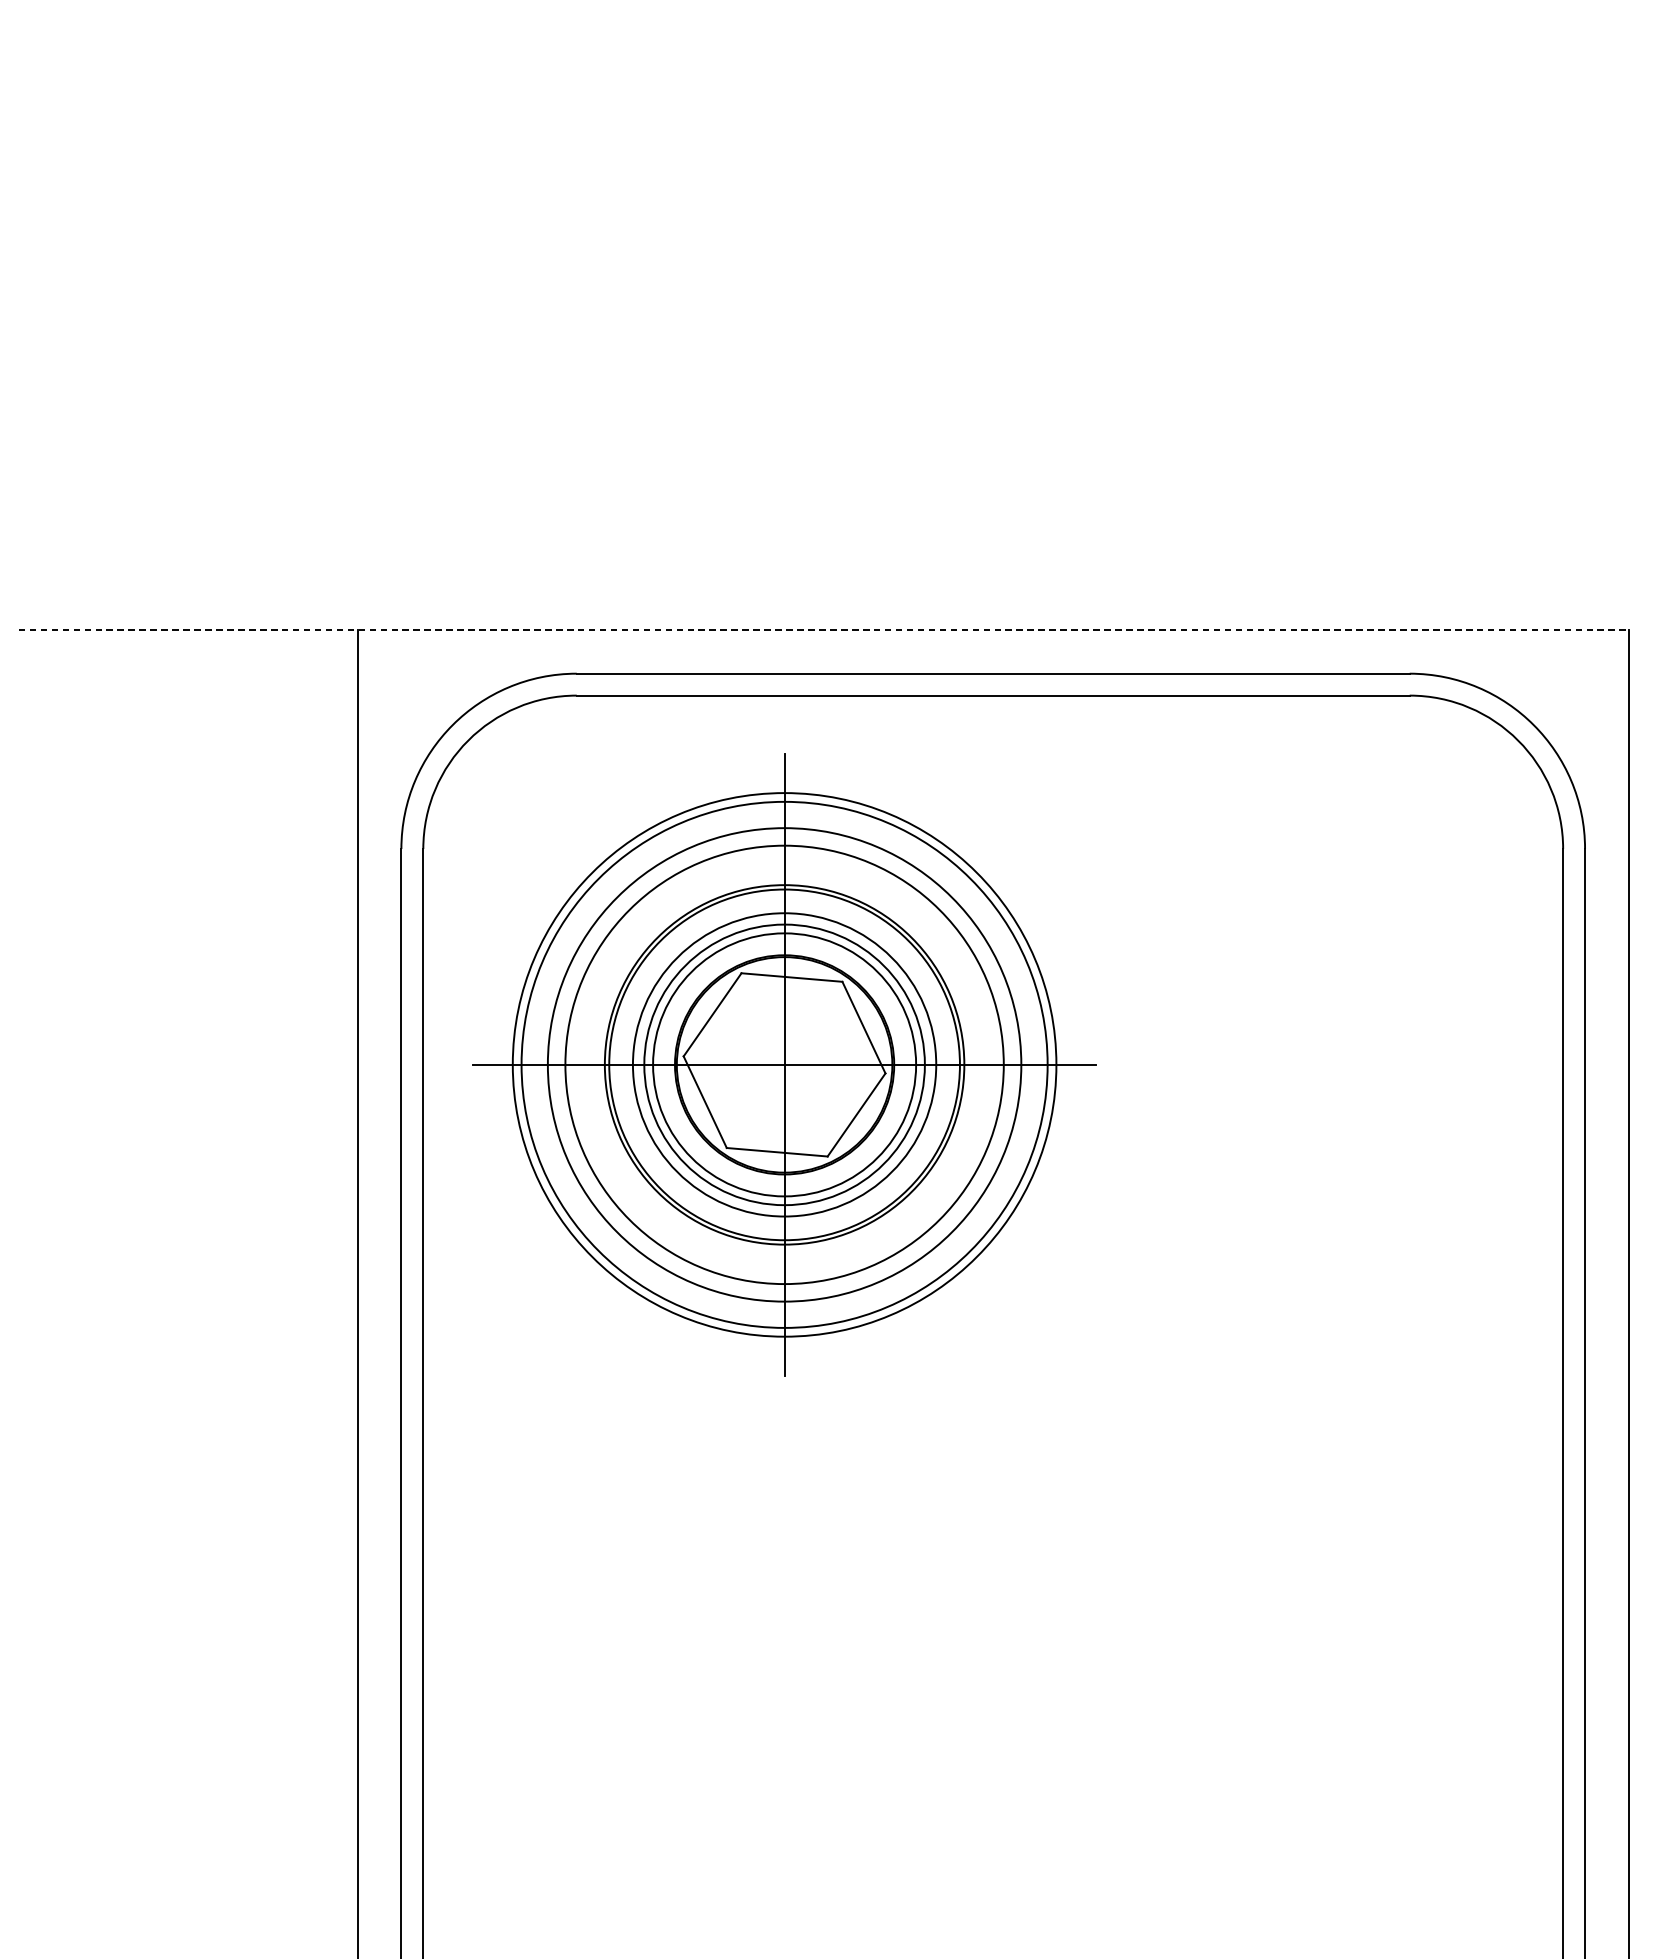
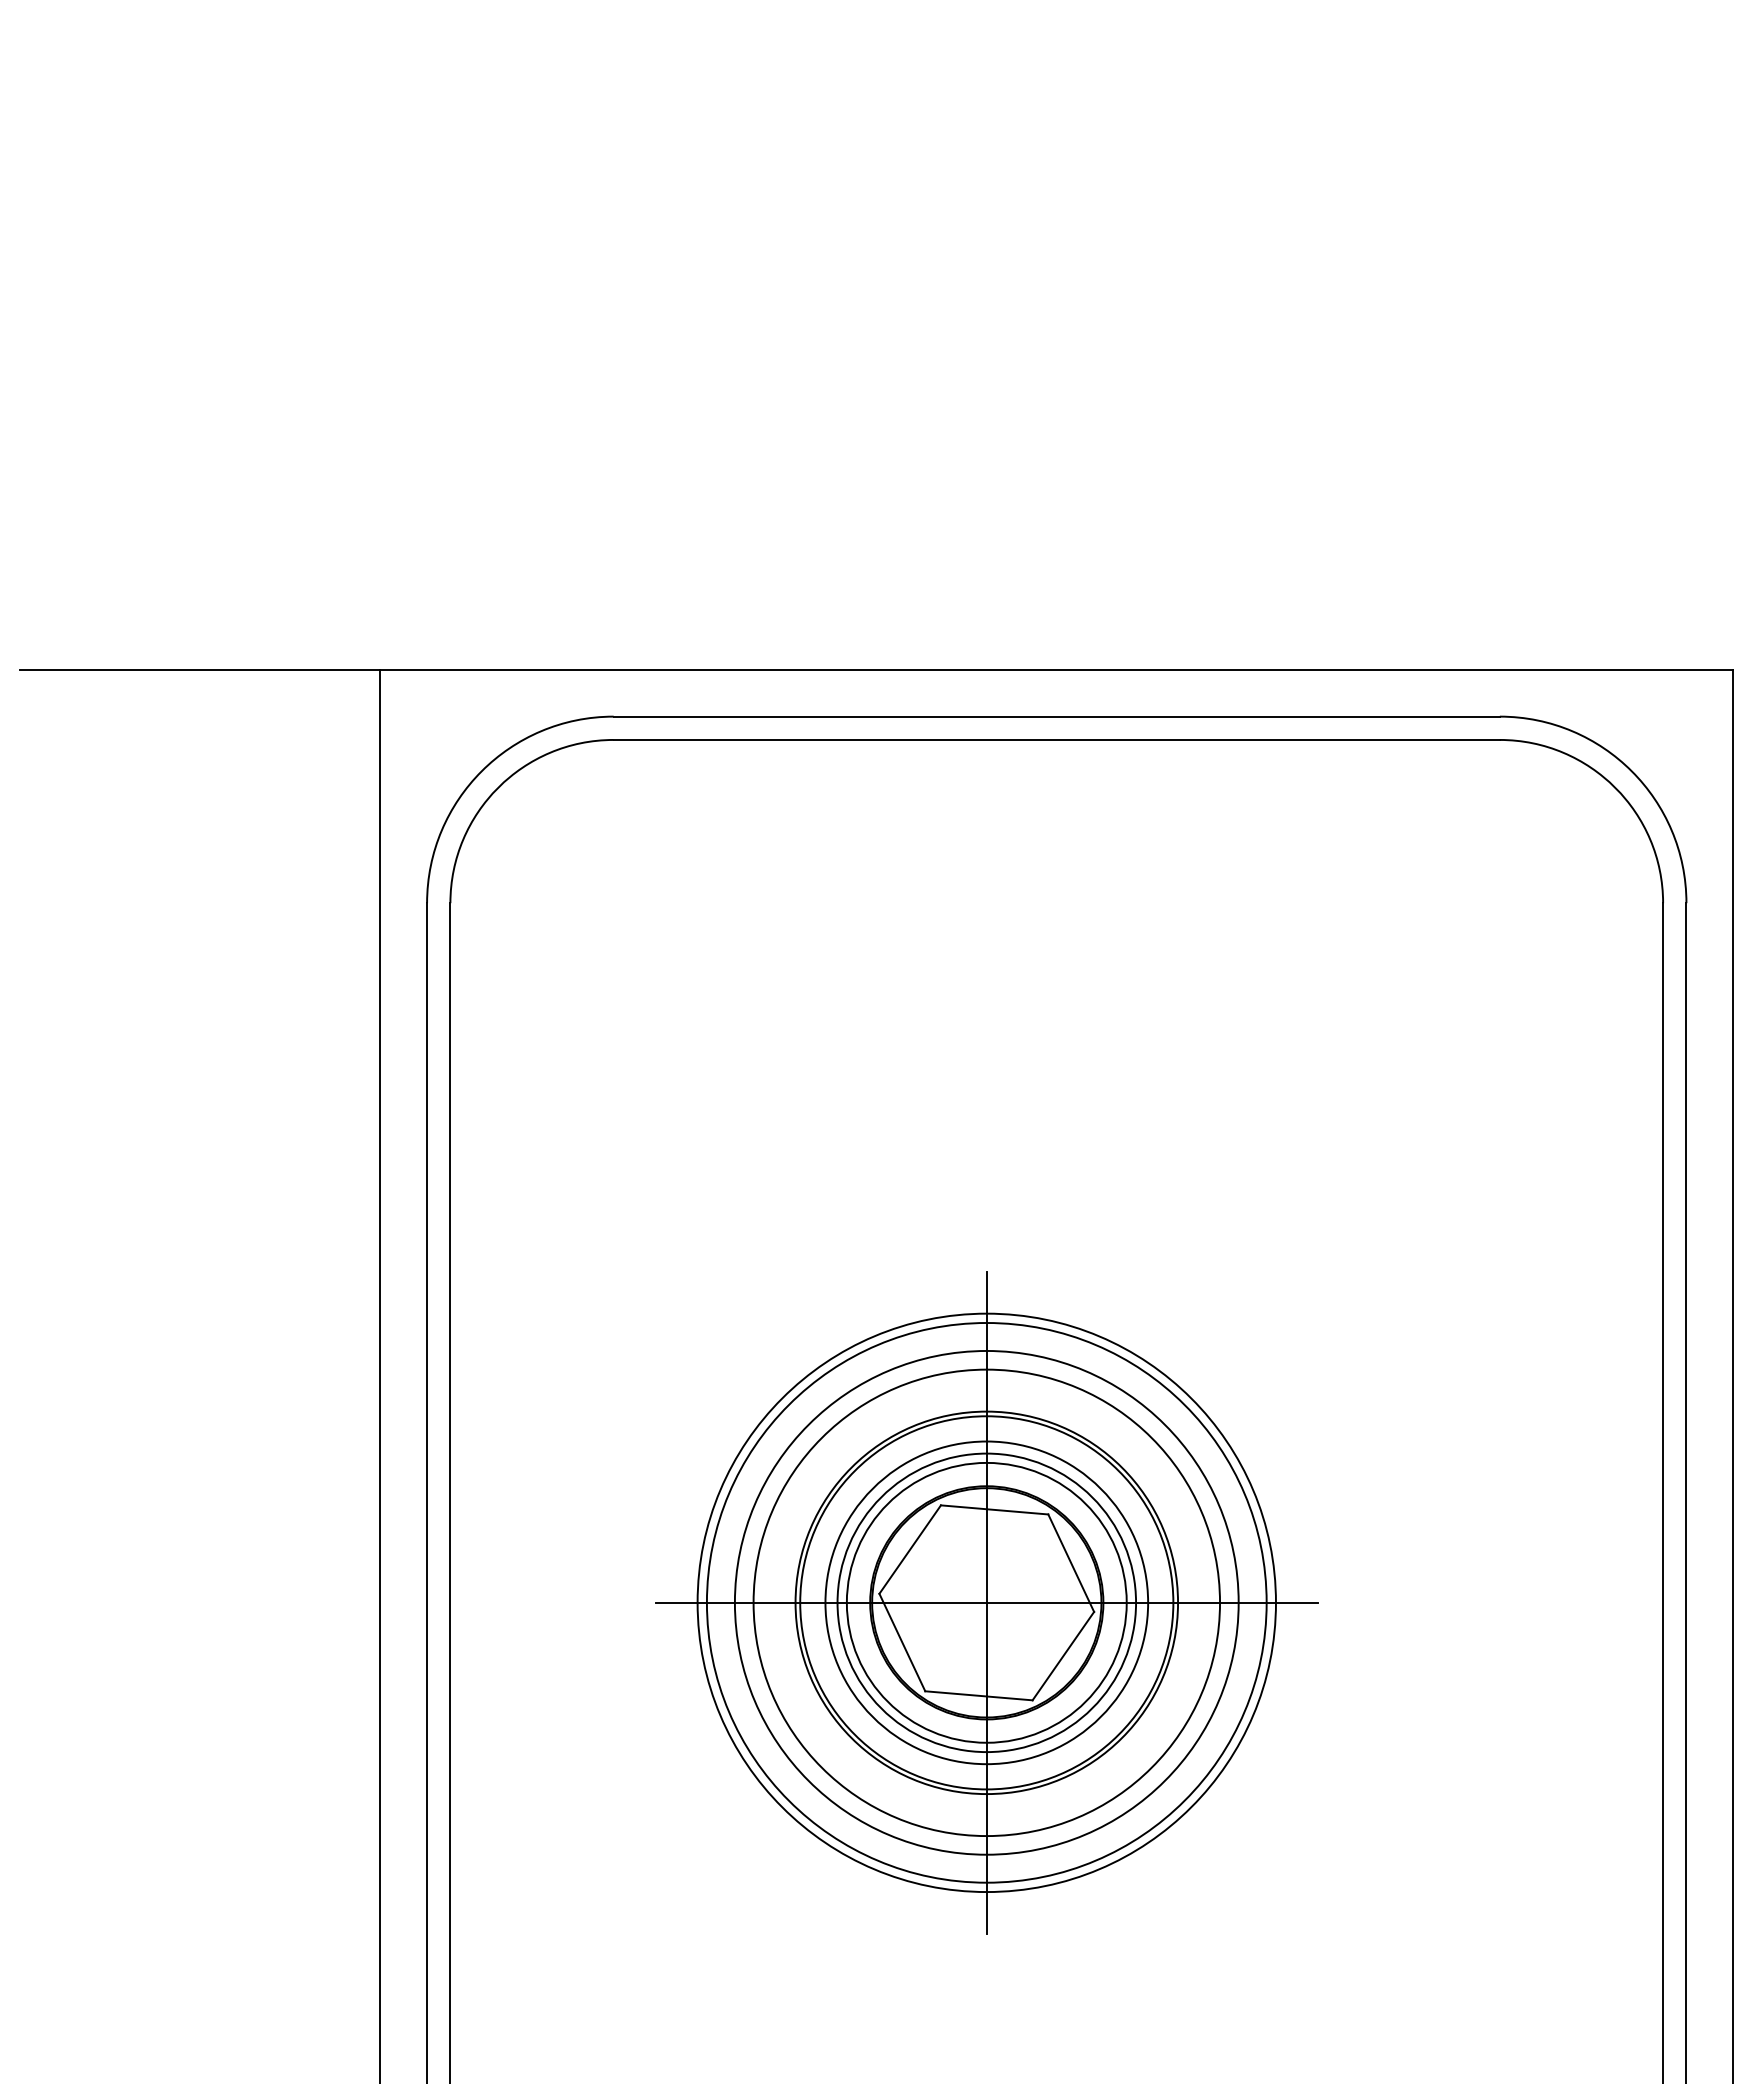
line: (823, 630) -> (876, 670), dashed -> solid
part: (784, 1064) -> (986, 1602), moved

